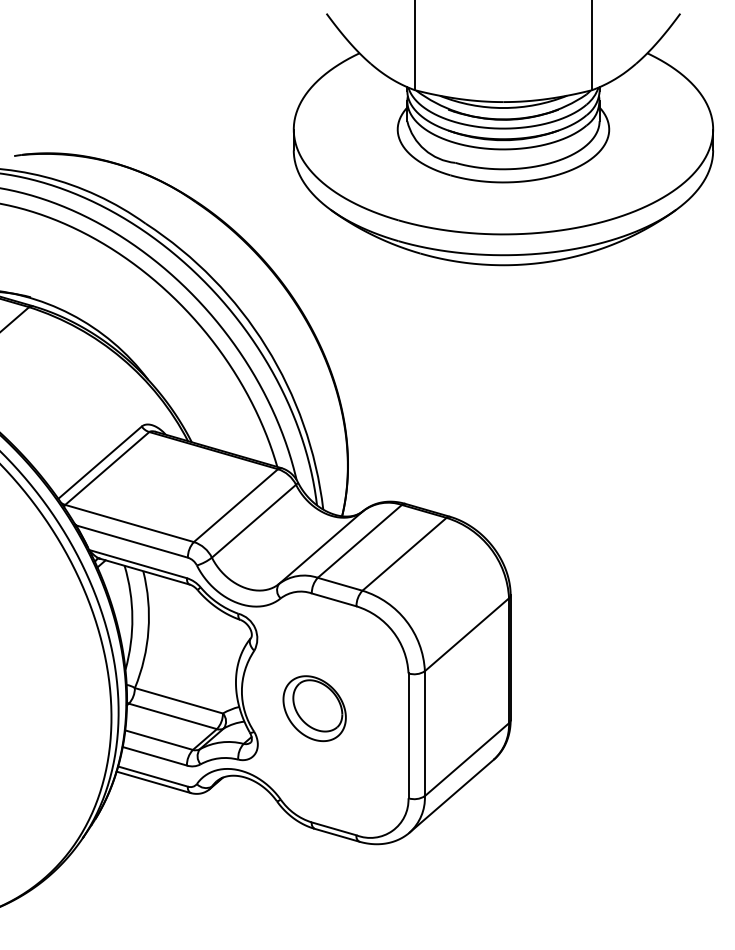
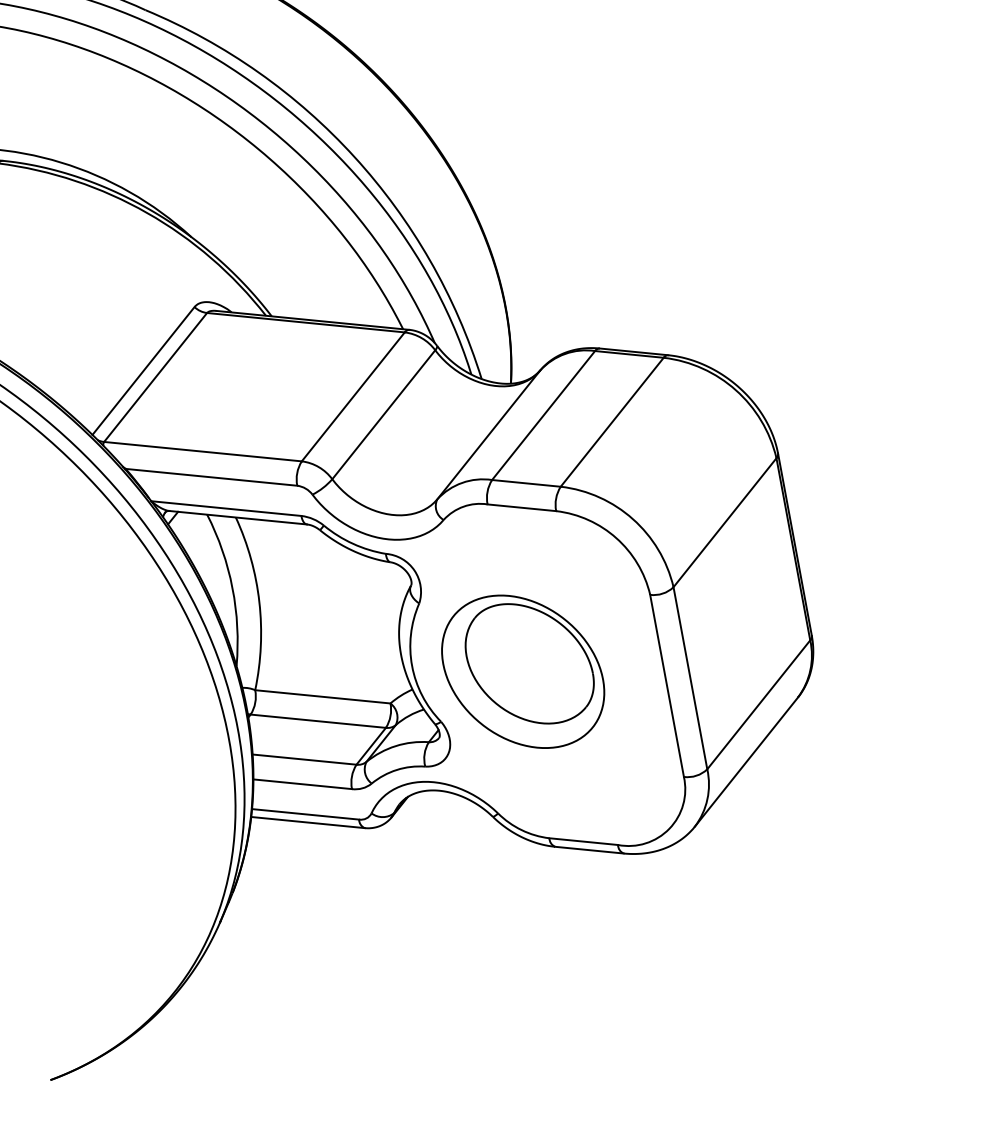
part: (314, 708) -> (522, 671), size x1.67

